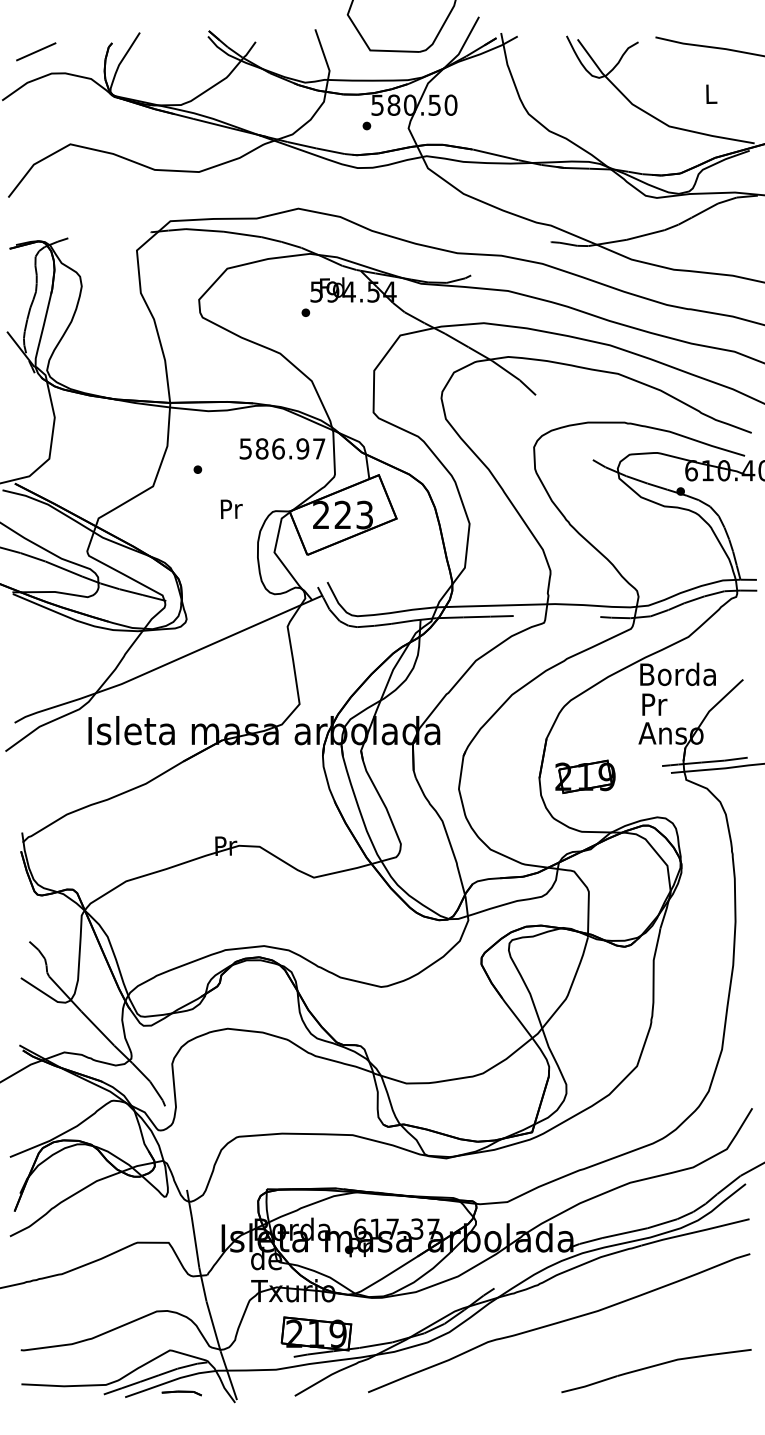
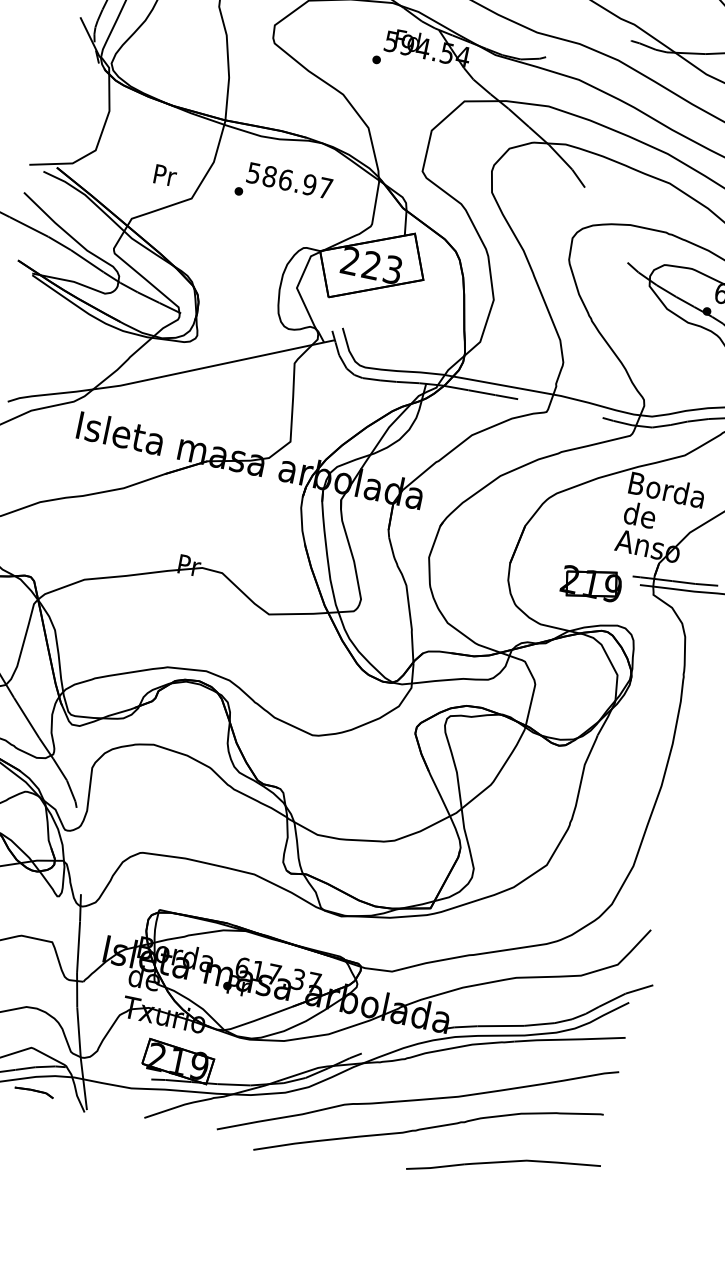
text: (282, 448) -> (289, 180), moved
text: (231, 508) -> (165, 174), moved
text: (656, 704) -> (639, 515), Pr -> de
part: (585, 776) -> (591, 583), moved
curve: (573, 1349) -> (426, 1129), added

